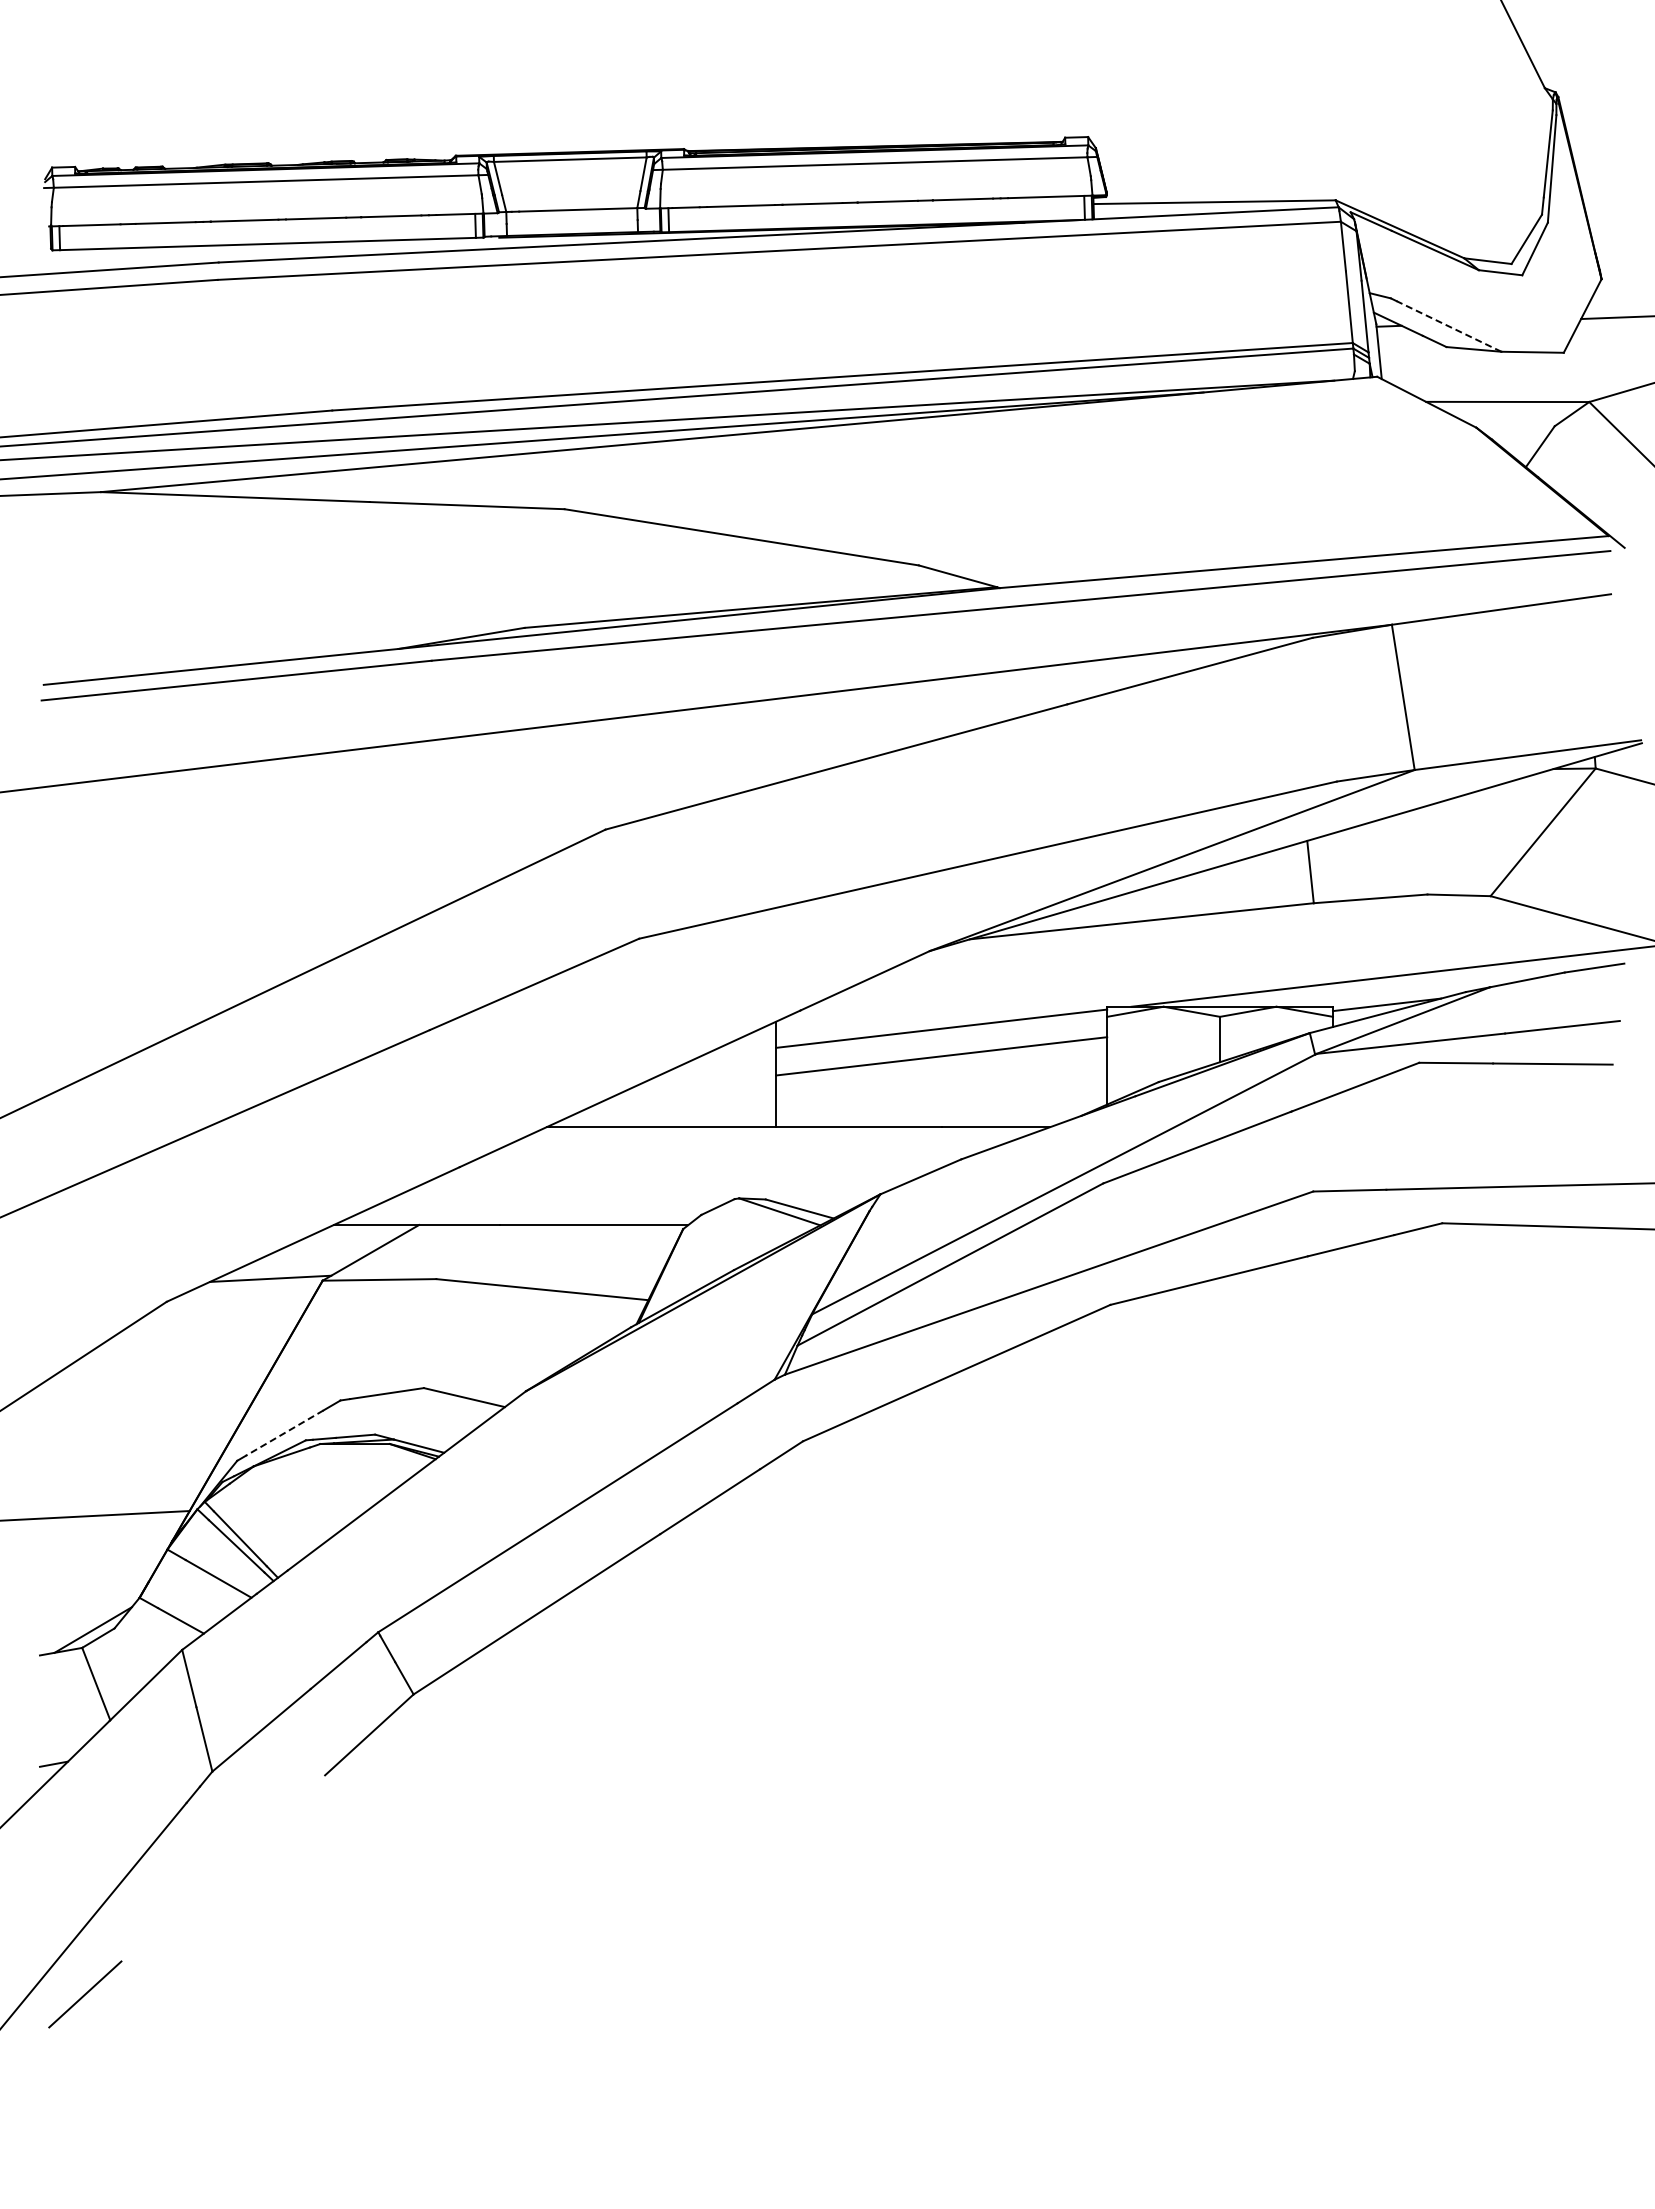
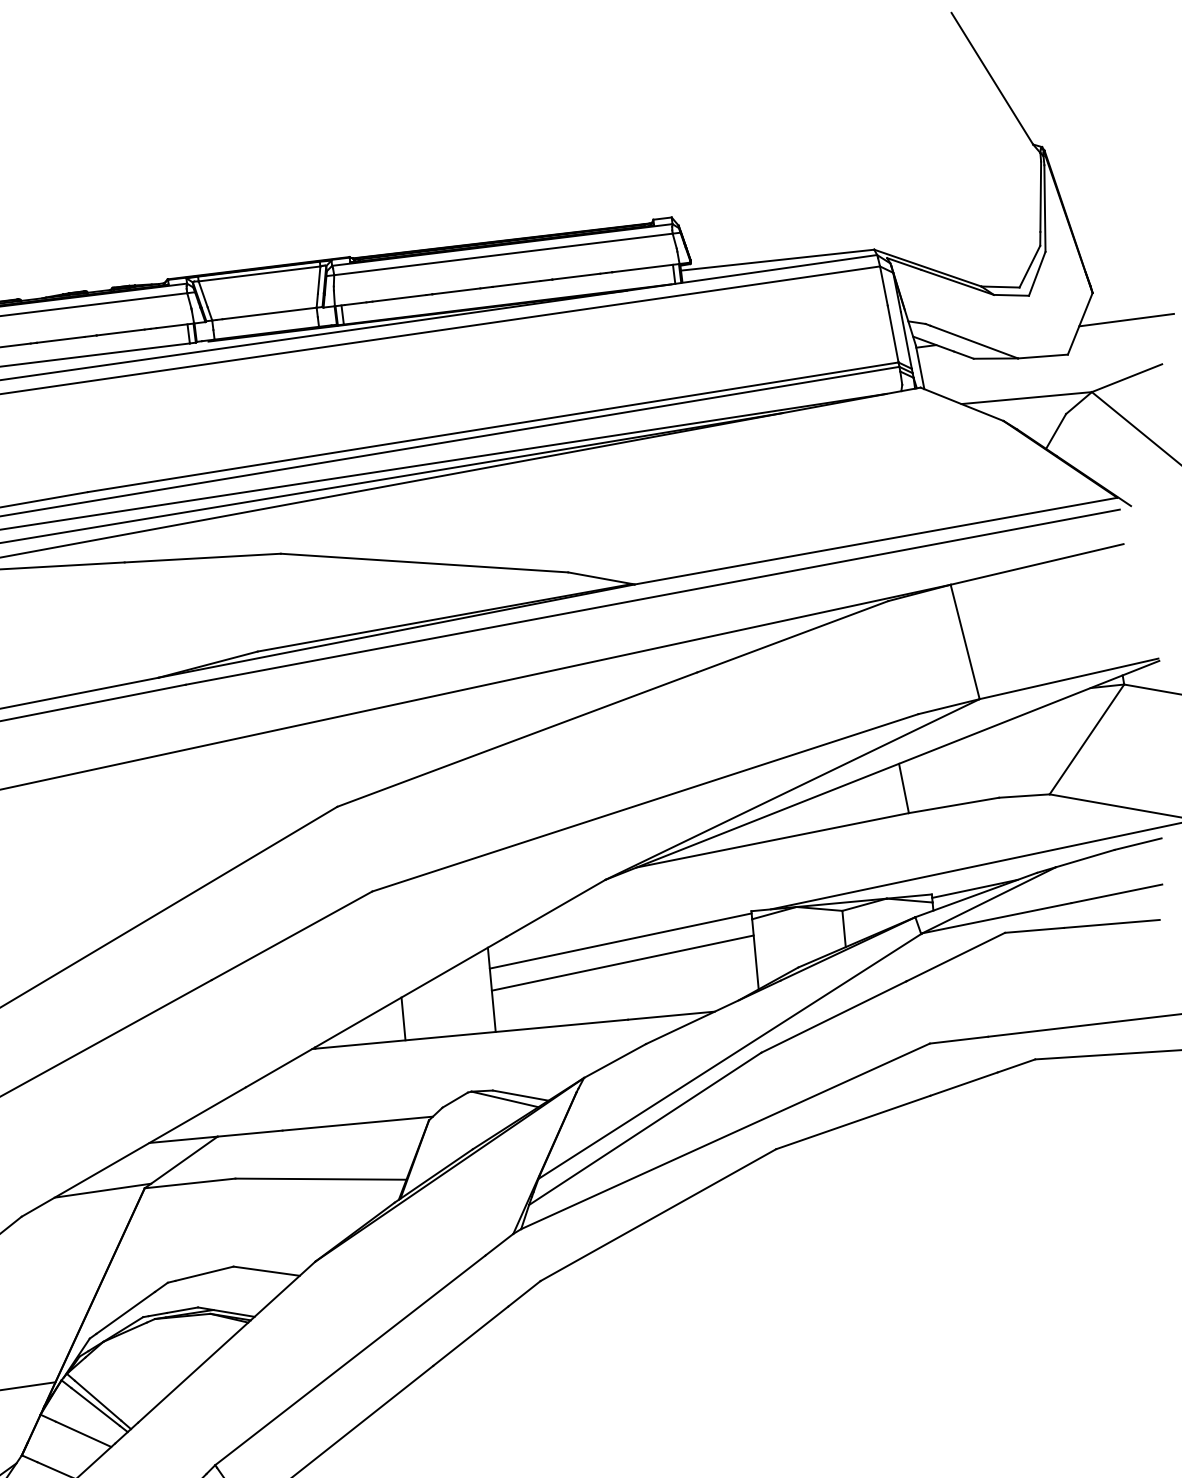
line: (1448, 326) -> (973, 342), dashed -> solid
line: (663, 1100) -> (403, 1019), added
line: (284, 1433) -> (125, 1313), dashed -> solid

